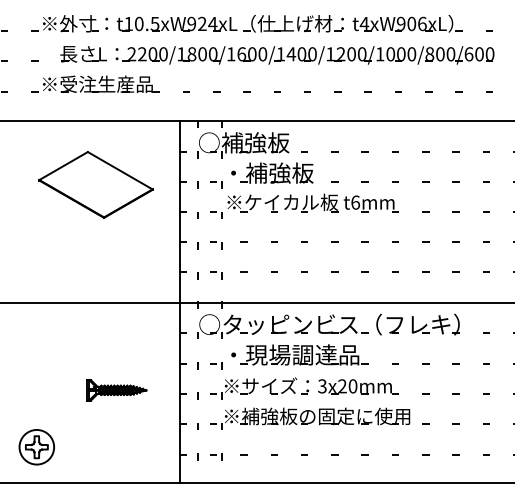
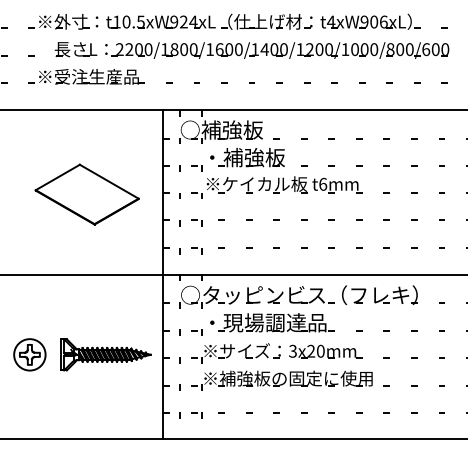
part: (95, 184) -> (86, 194), moved
part: (116, 390) -> (105, 355), size x1.67
part: (36, 447) -> (29, 355), moved

